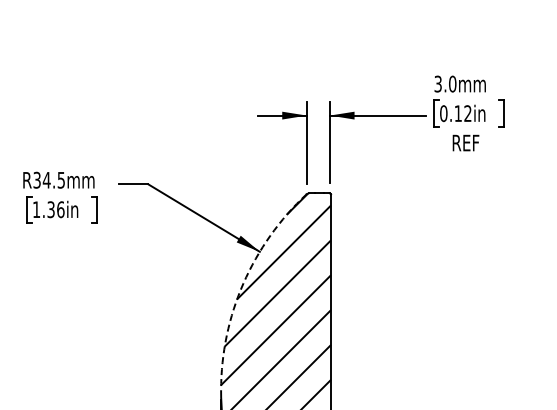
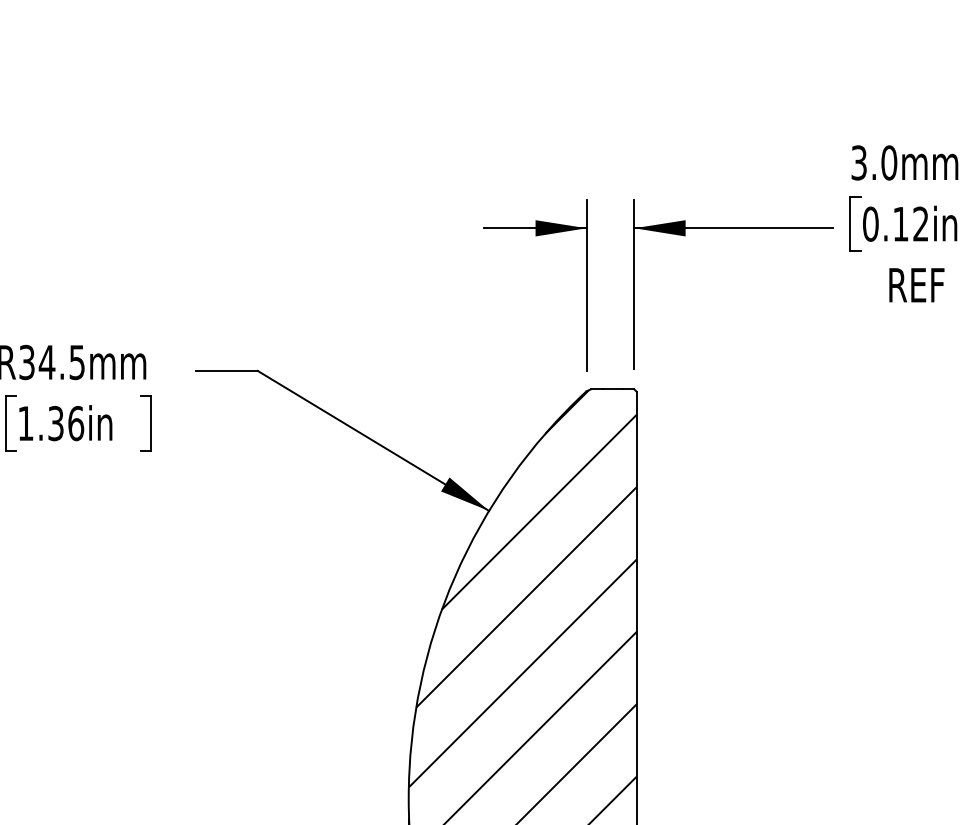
arc: (243, 283) -> (455, 576), dashed -> solid

